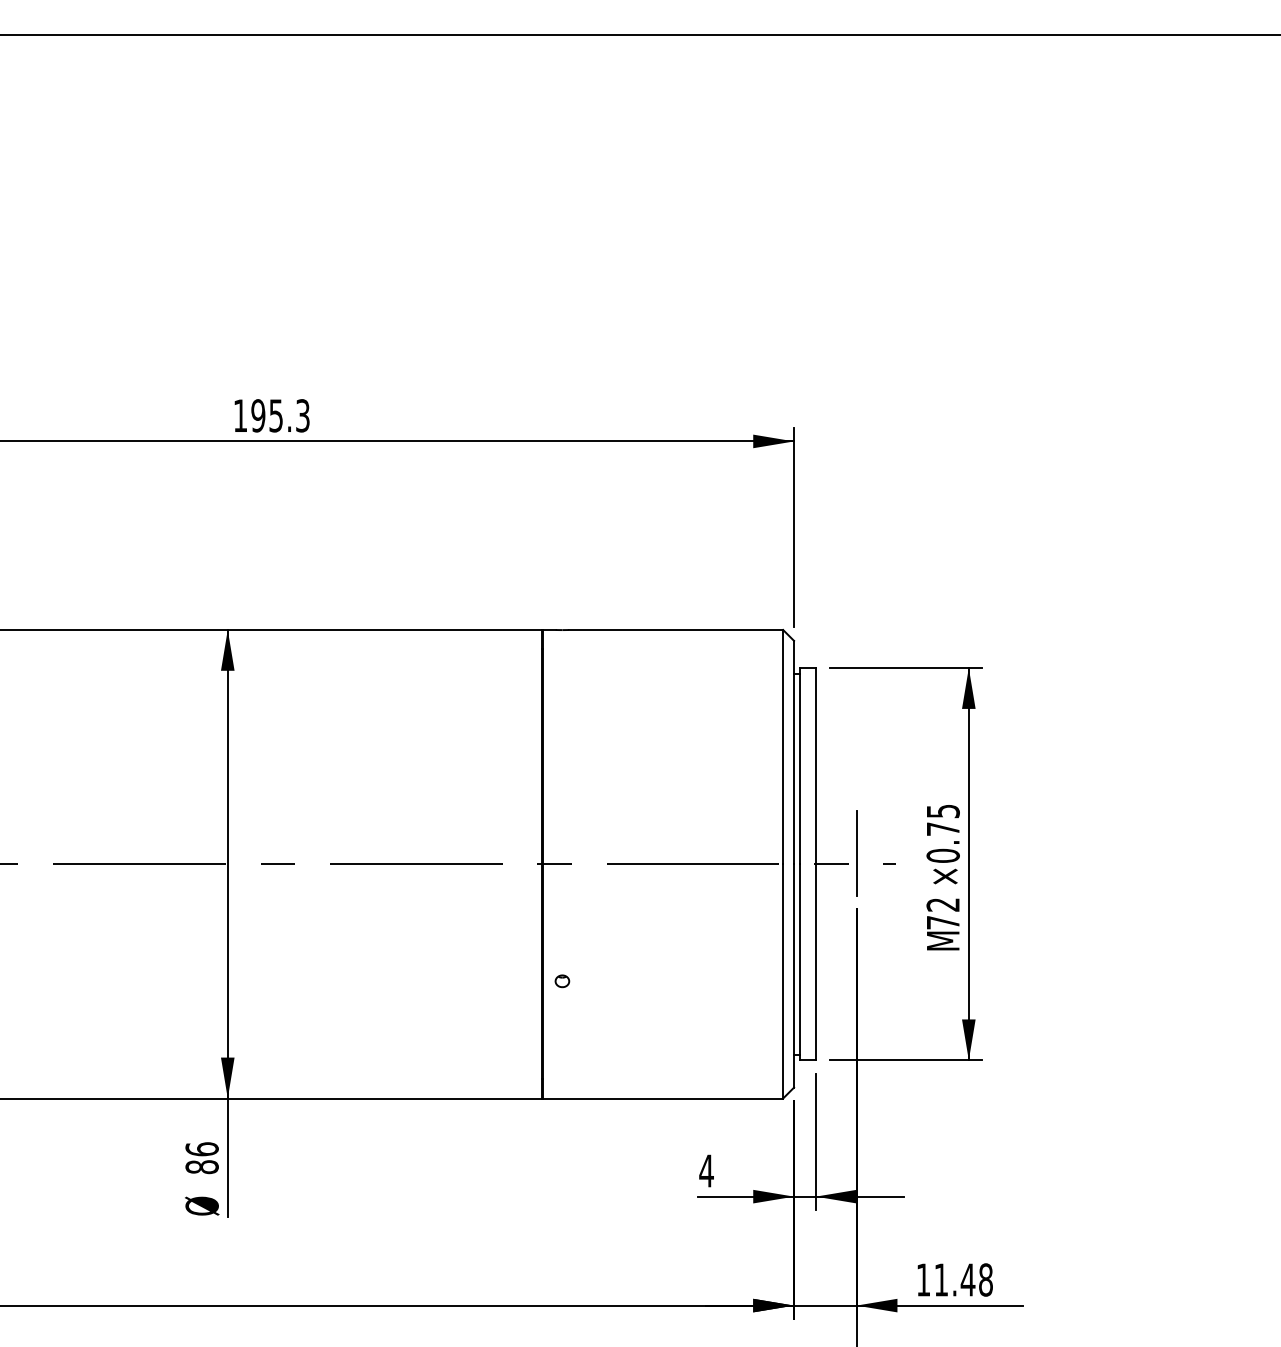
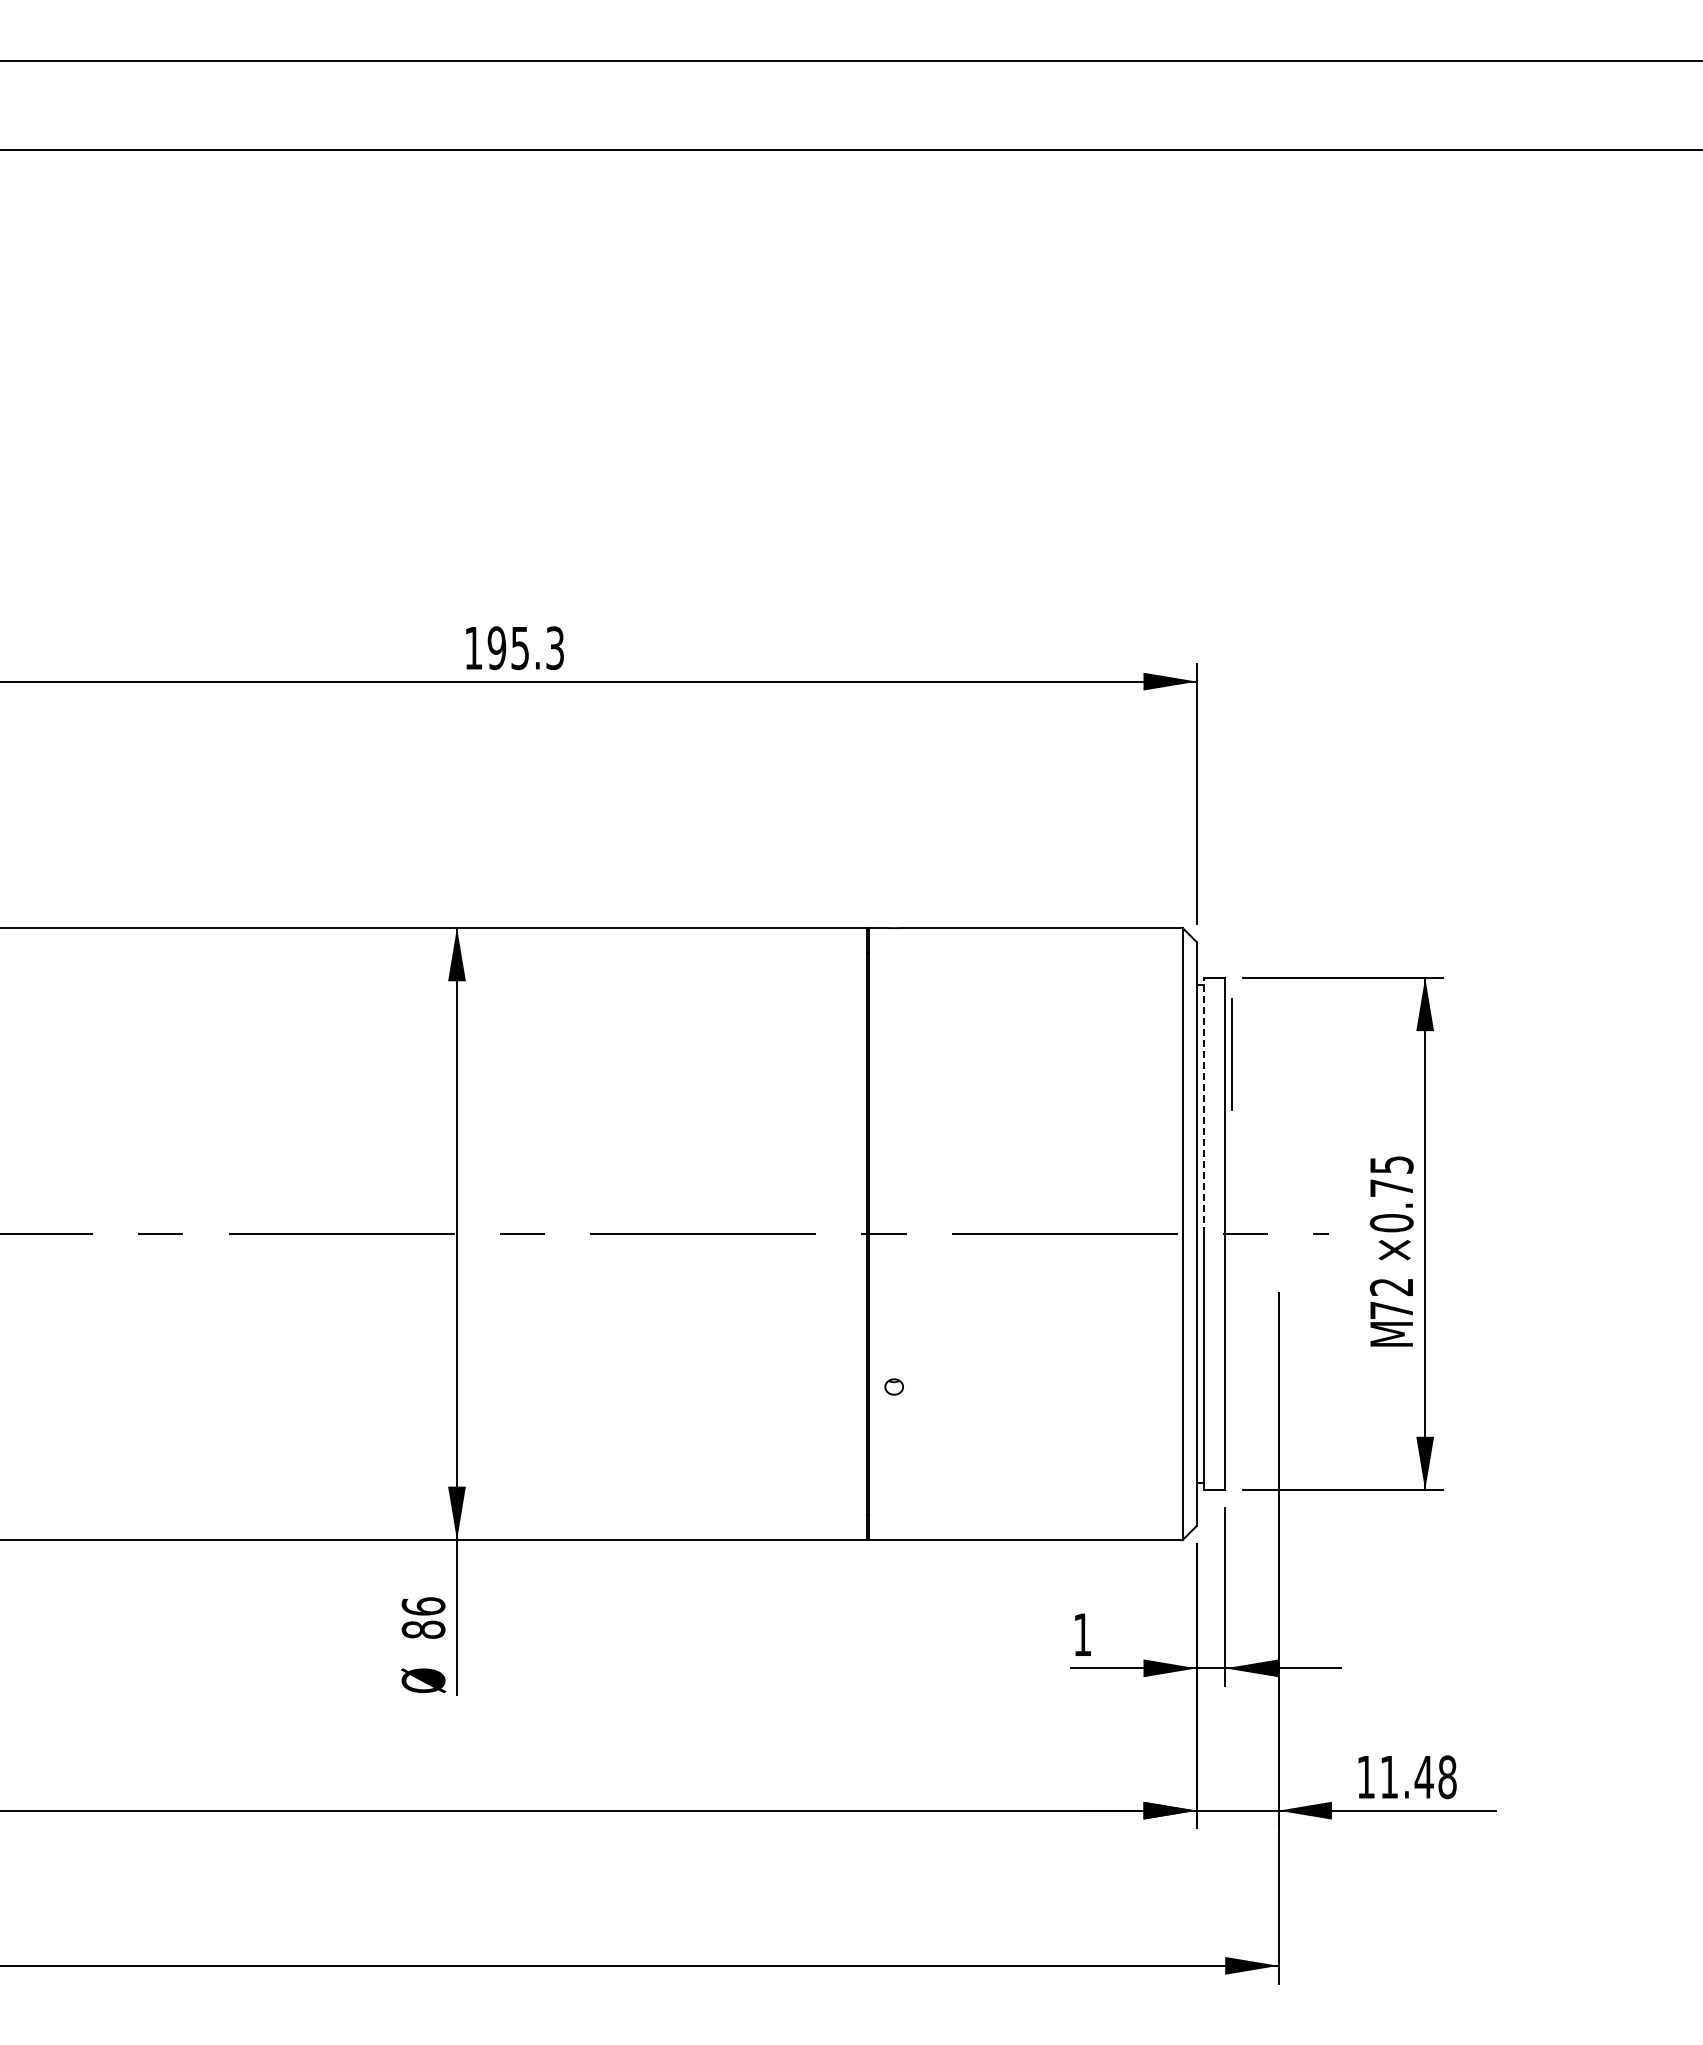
line: (799, 765) -> (1203, 1105), solid -> dashed
line: (856, 853) -> (1231, 1054), moved
text: (706, 1170) -> (1082, 1634), 4 -> 1

